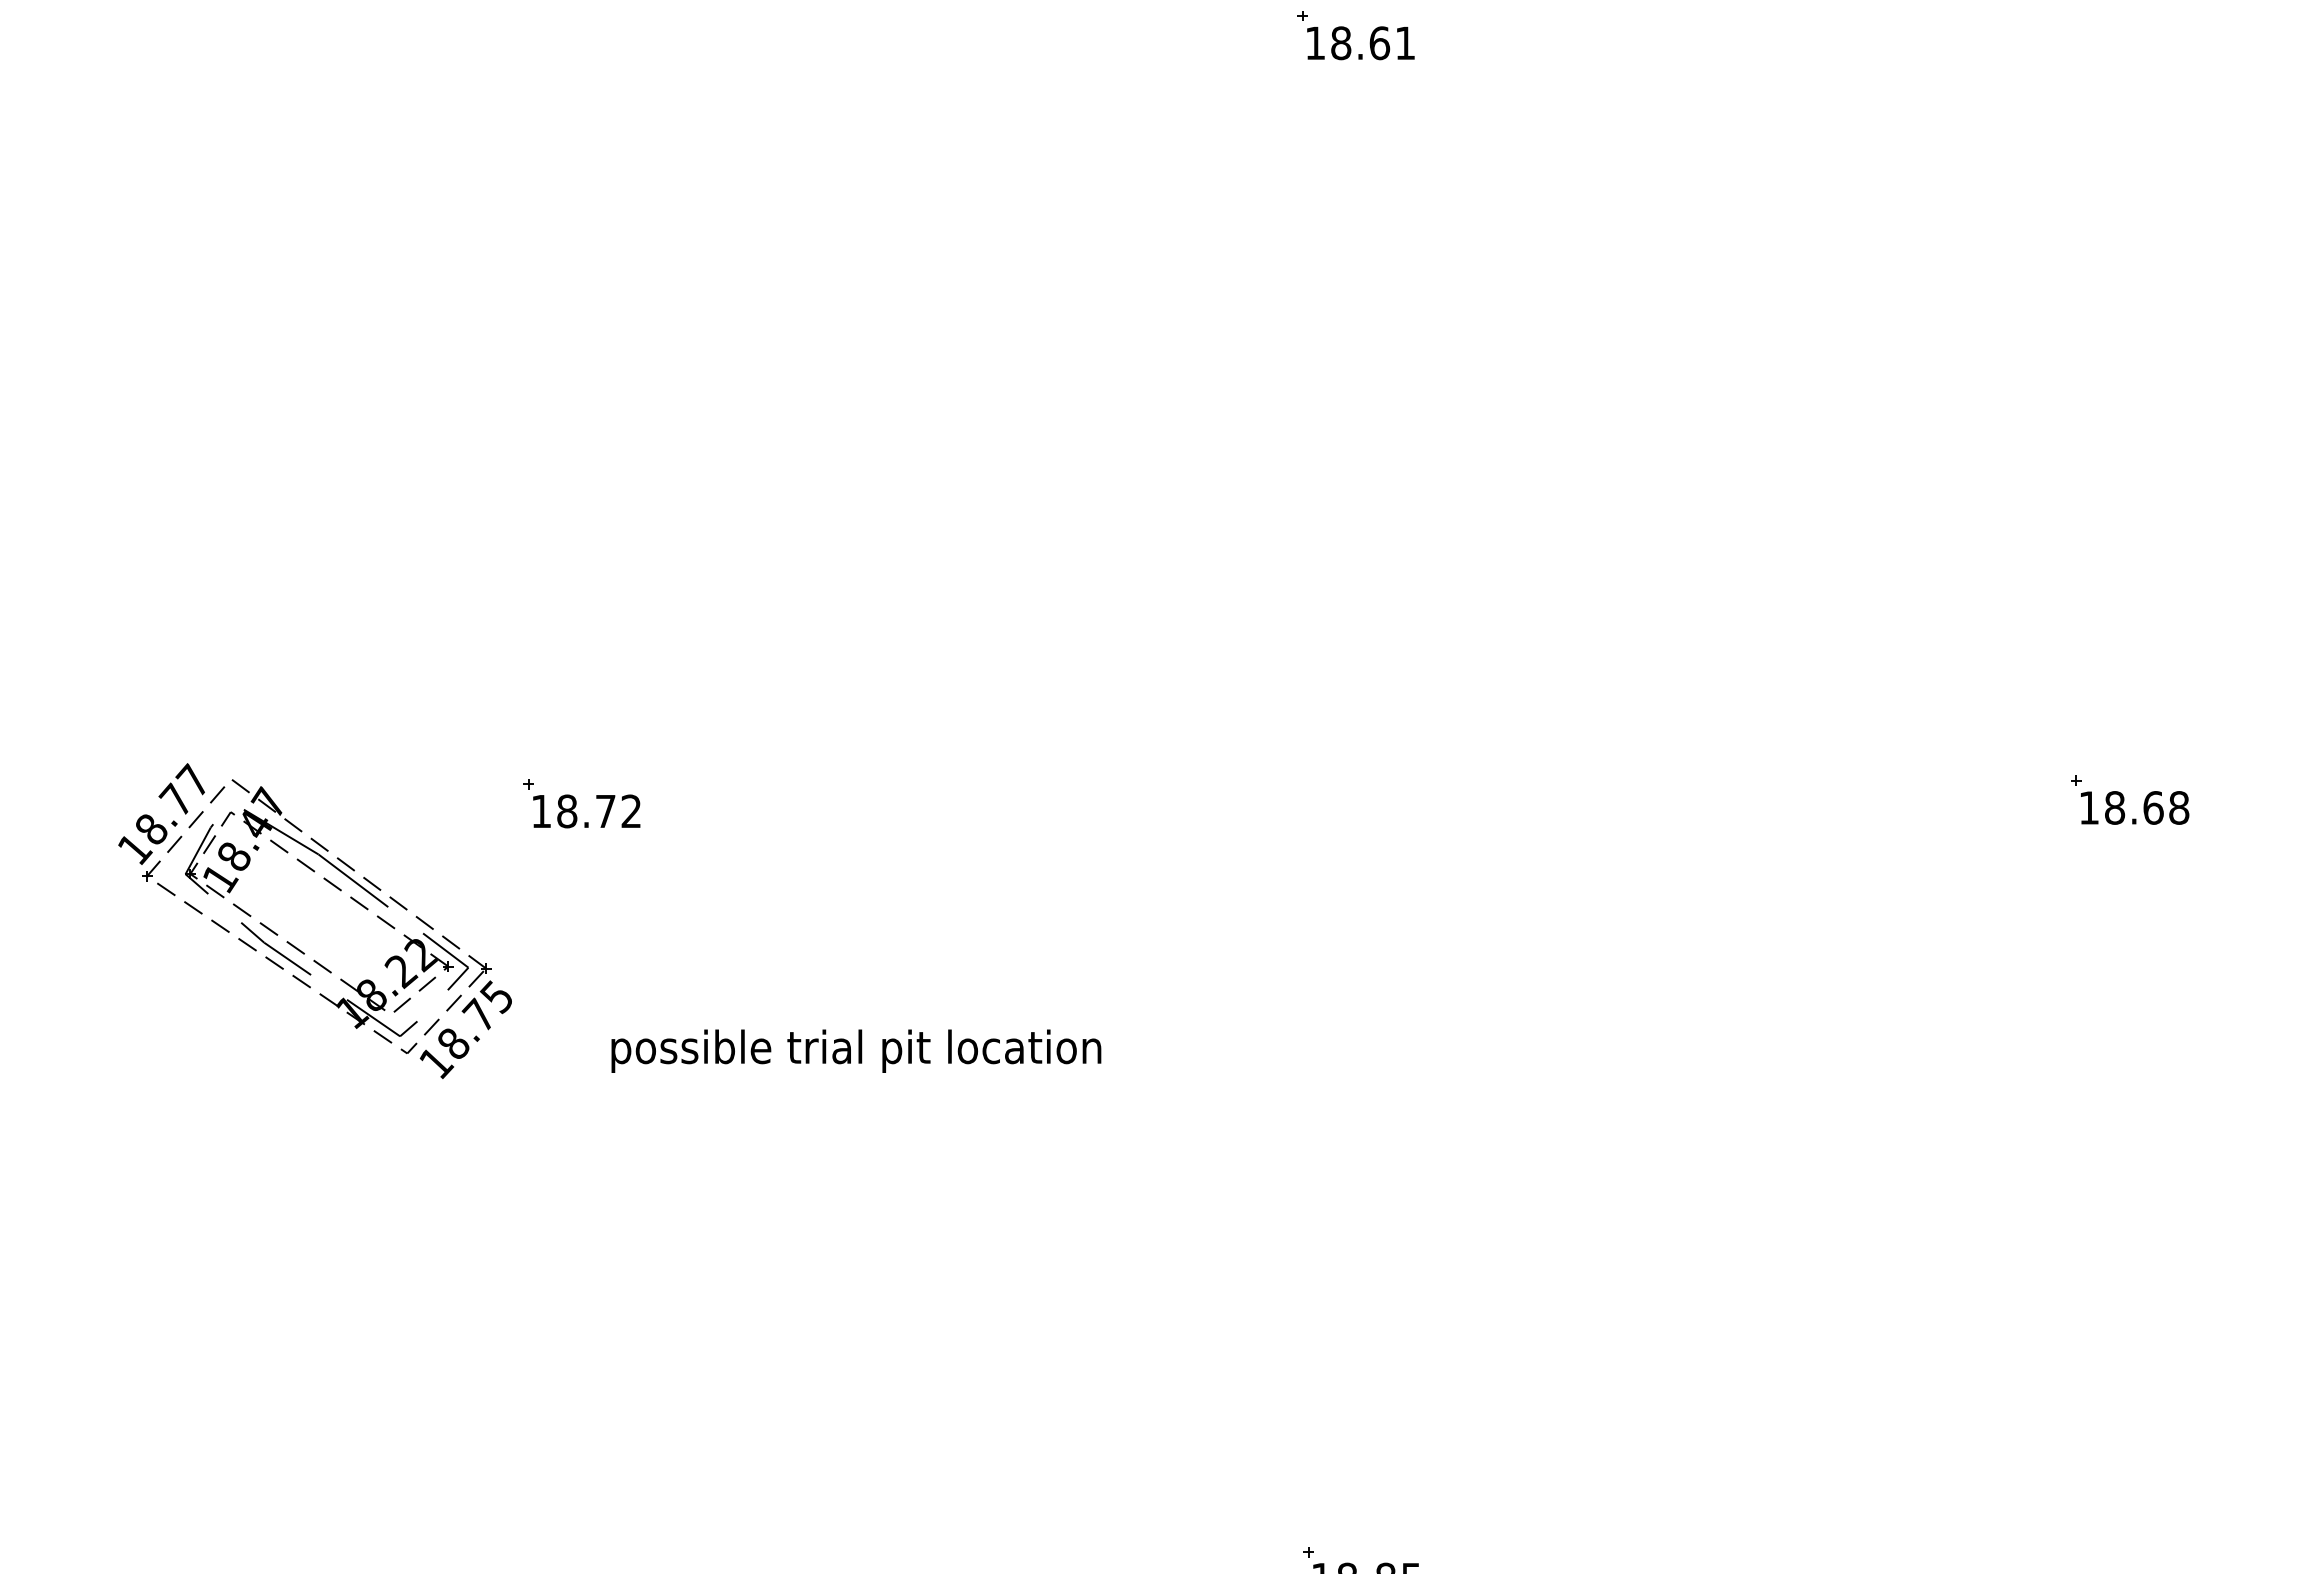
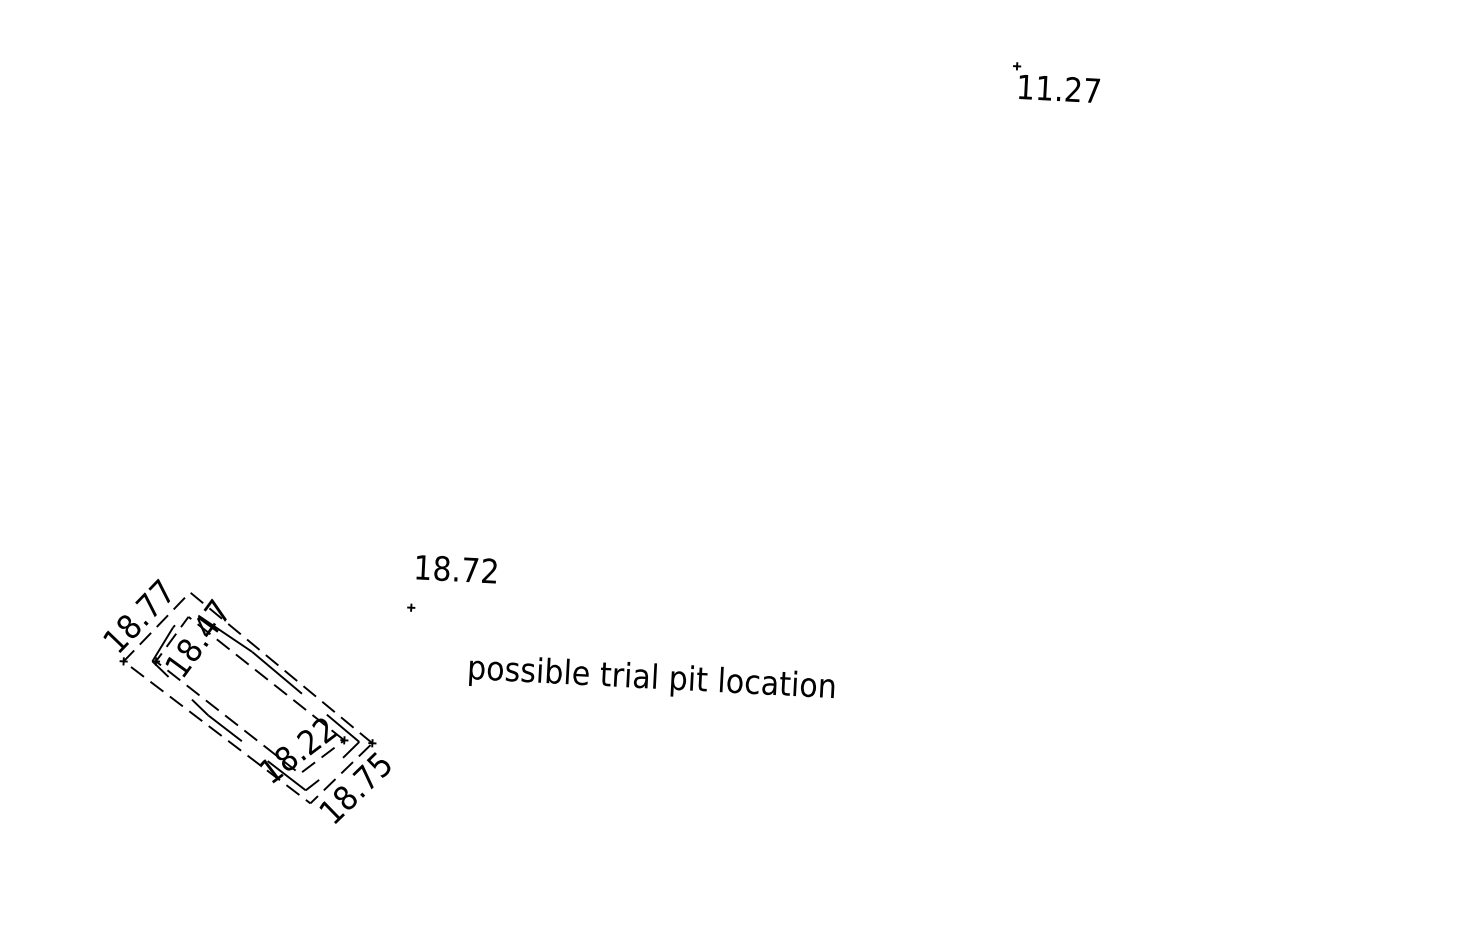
text: (1372, 43) -> (1067, 89), 18.61 -> 11.27
text: (586, 811) -> (456, 569), moved
text: (856, 1050) -> (652, 678), moved

